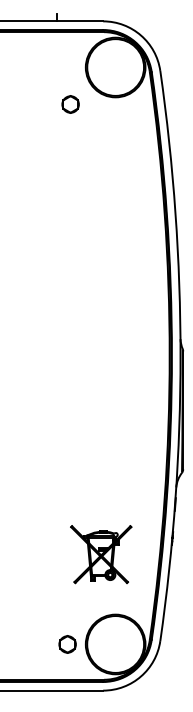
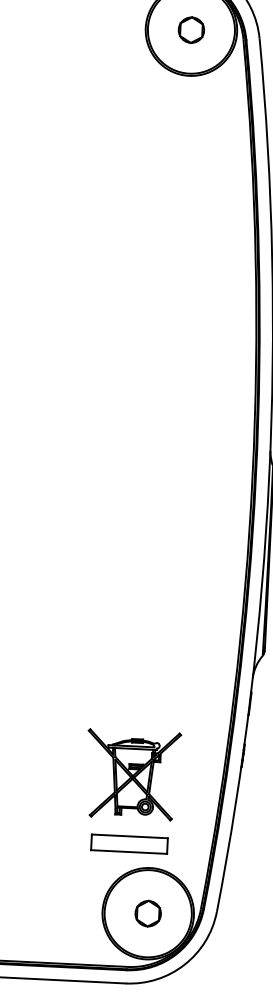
part: (70, 104) -> (191, 30), moved
part: (100, 599) -> (128, 843), added
part: (67, 644) -> (148, 913), moved

